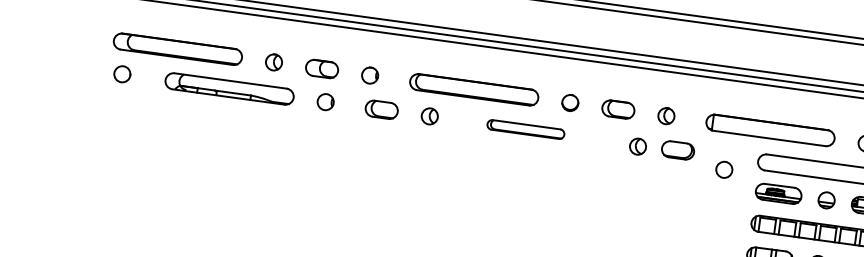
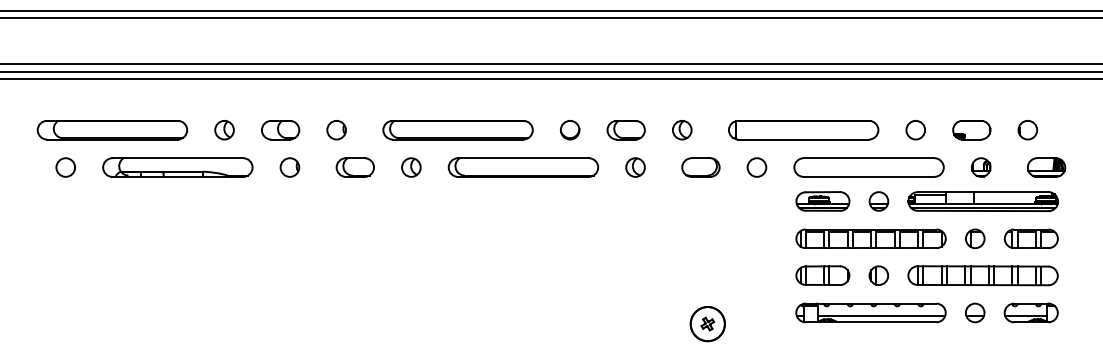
circle: (122, 74) -> (65, 167), moved
part: (525, 129) -> (523, 167), size x1.67
part: (638, 146) -> (635, 167), moved
circle: (723, 169) -> (756, 167), moved

